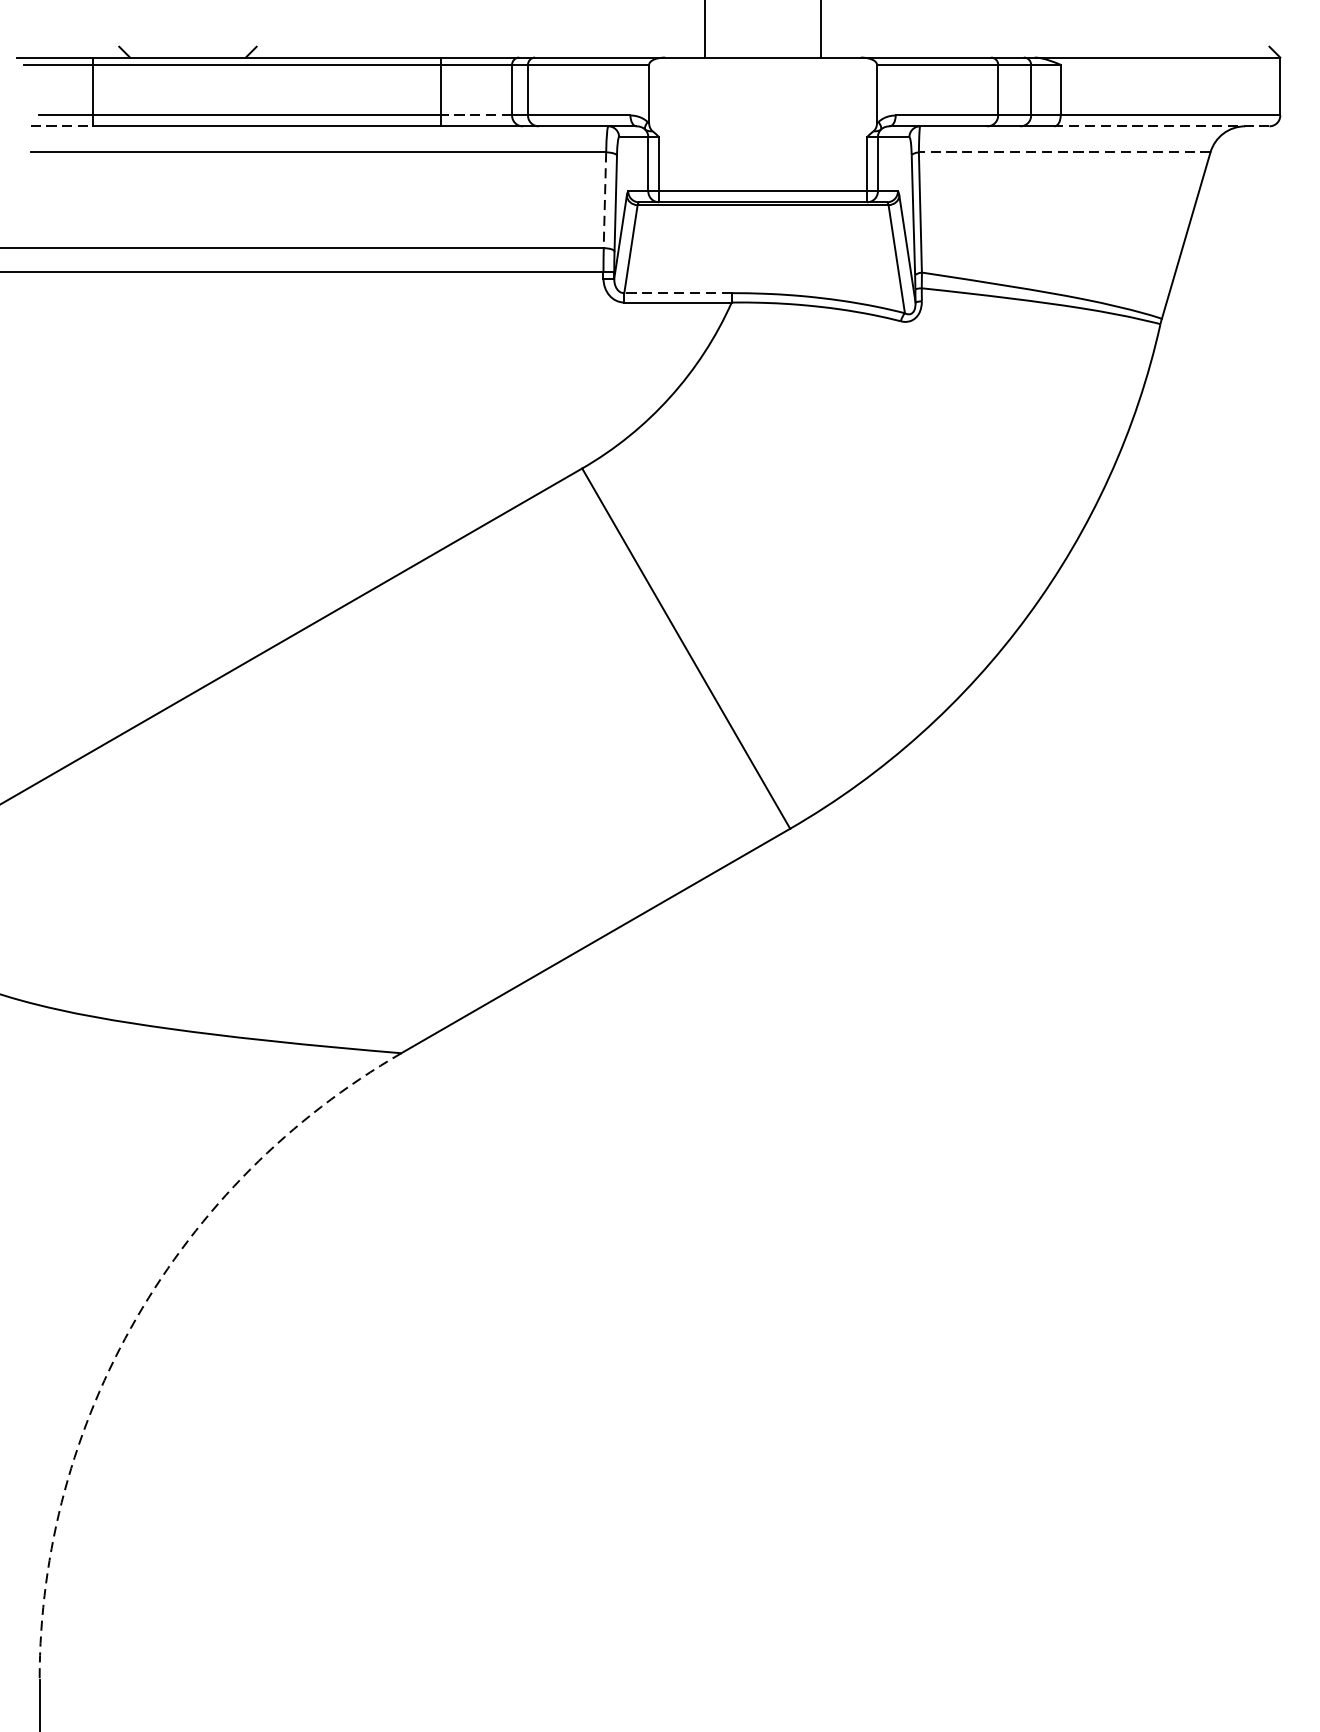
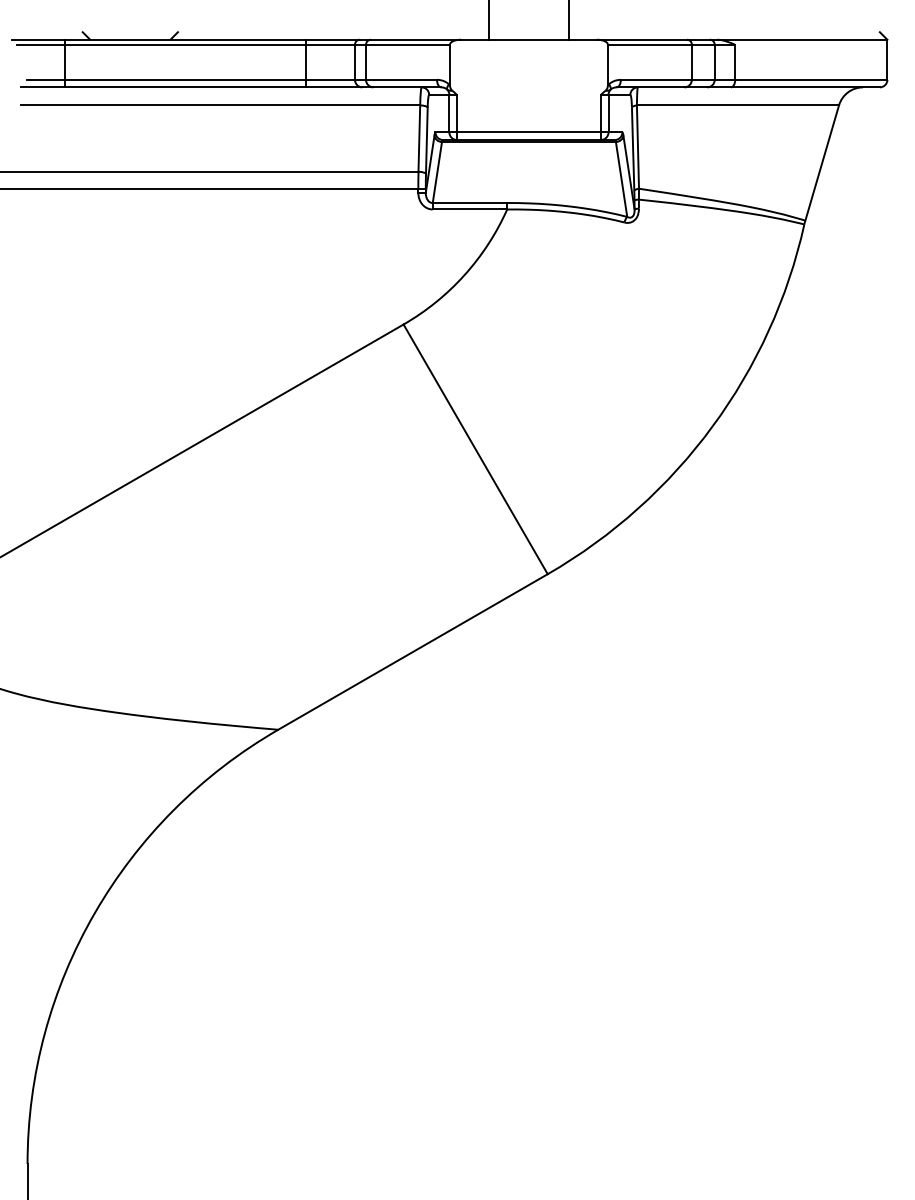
line: (476, 114) -> (330, 79), dashed -> solid
line: (61, 126) -> (42, 87), dashed -> solid
line: (1162, 126) -> (805, 87), dashed -> solid
line: (1064, 152) -> (737, 105), dashed -> solid
line: (605, 201) -> (419, 139), dashed -> solid
line: (677, 292) -> (469, 202), dashed -> solid
arc: (136, 1318) -> (94, 913), dashed -> solid

